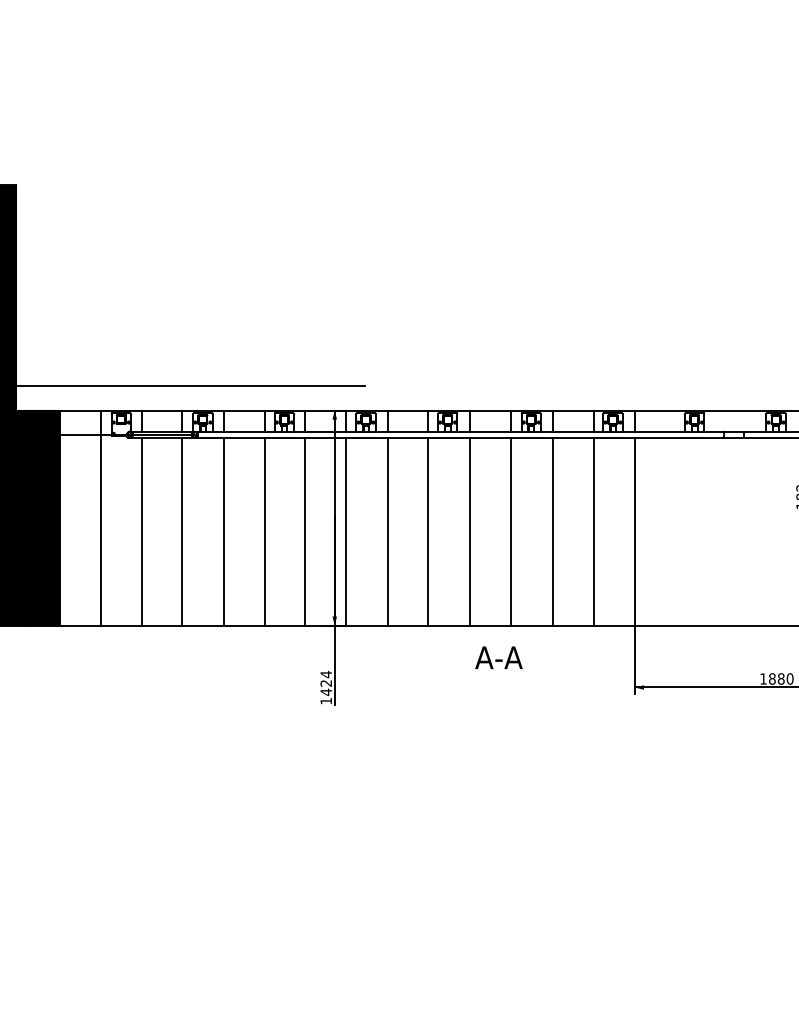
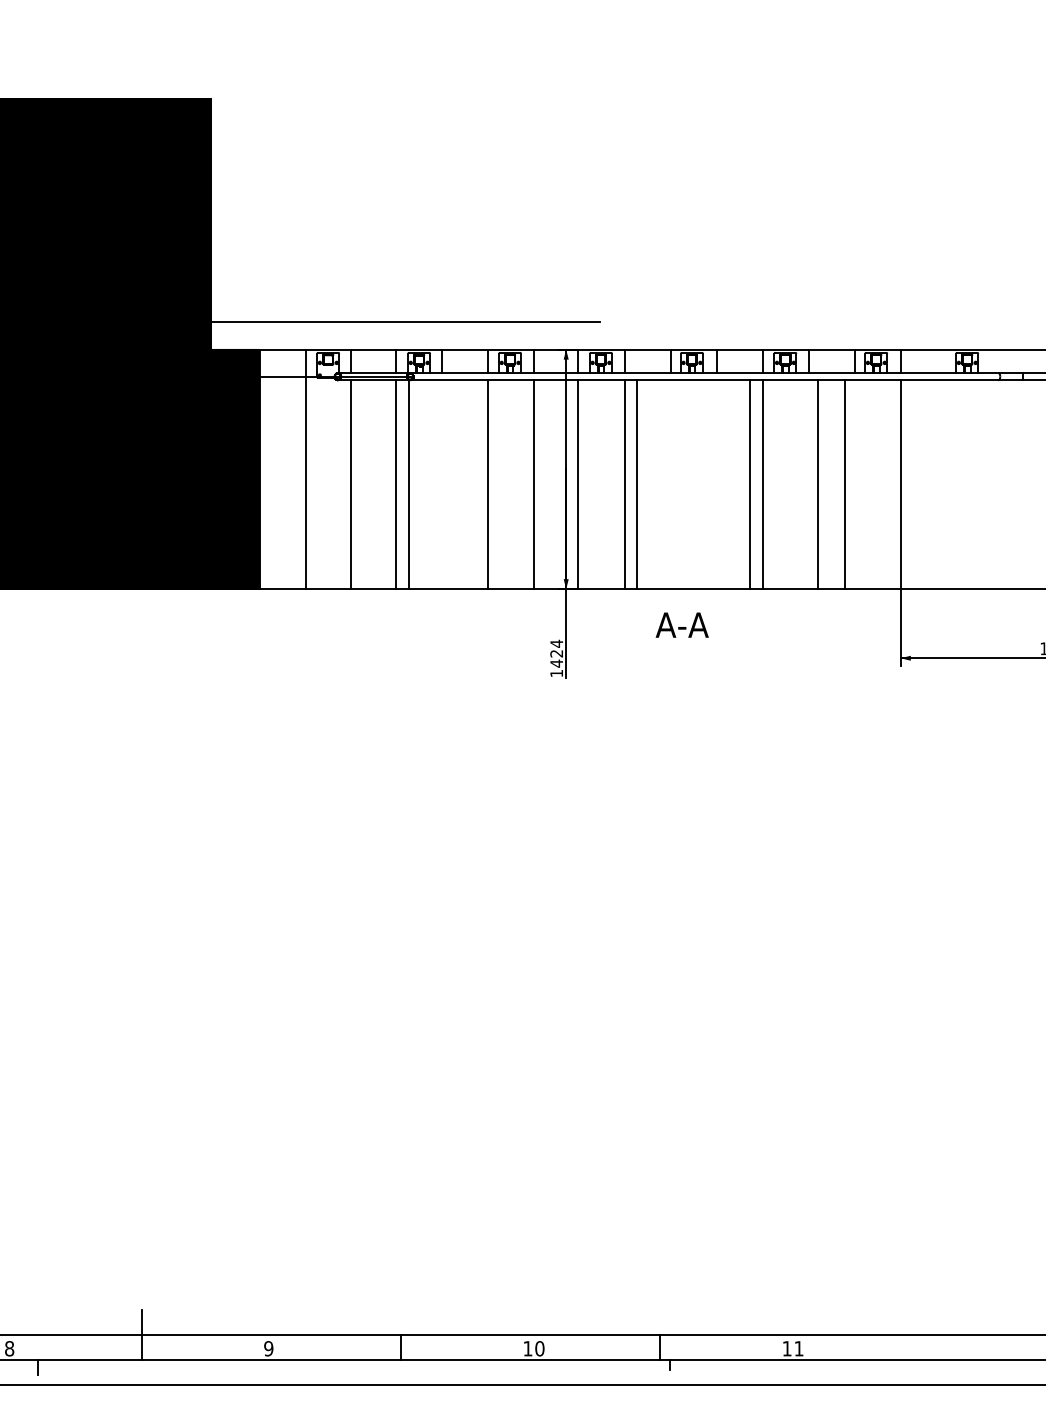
line: (223, 531) -> (409, 484), moved
line: (428, 531) -> (636, 484), moved
line: (470, 531) -> (750, 484), moved
line: (553, 531) -> (845, 484), moved
line: (594, 531) -> (818, 484), moved
text: (498, 657) -> (681, 624), moved

